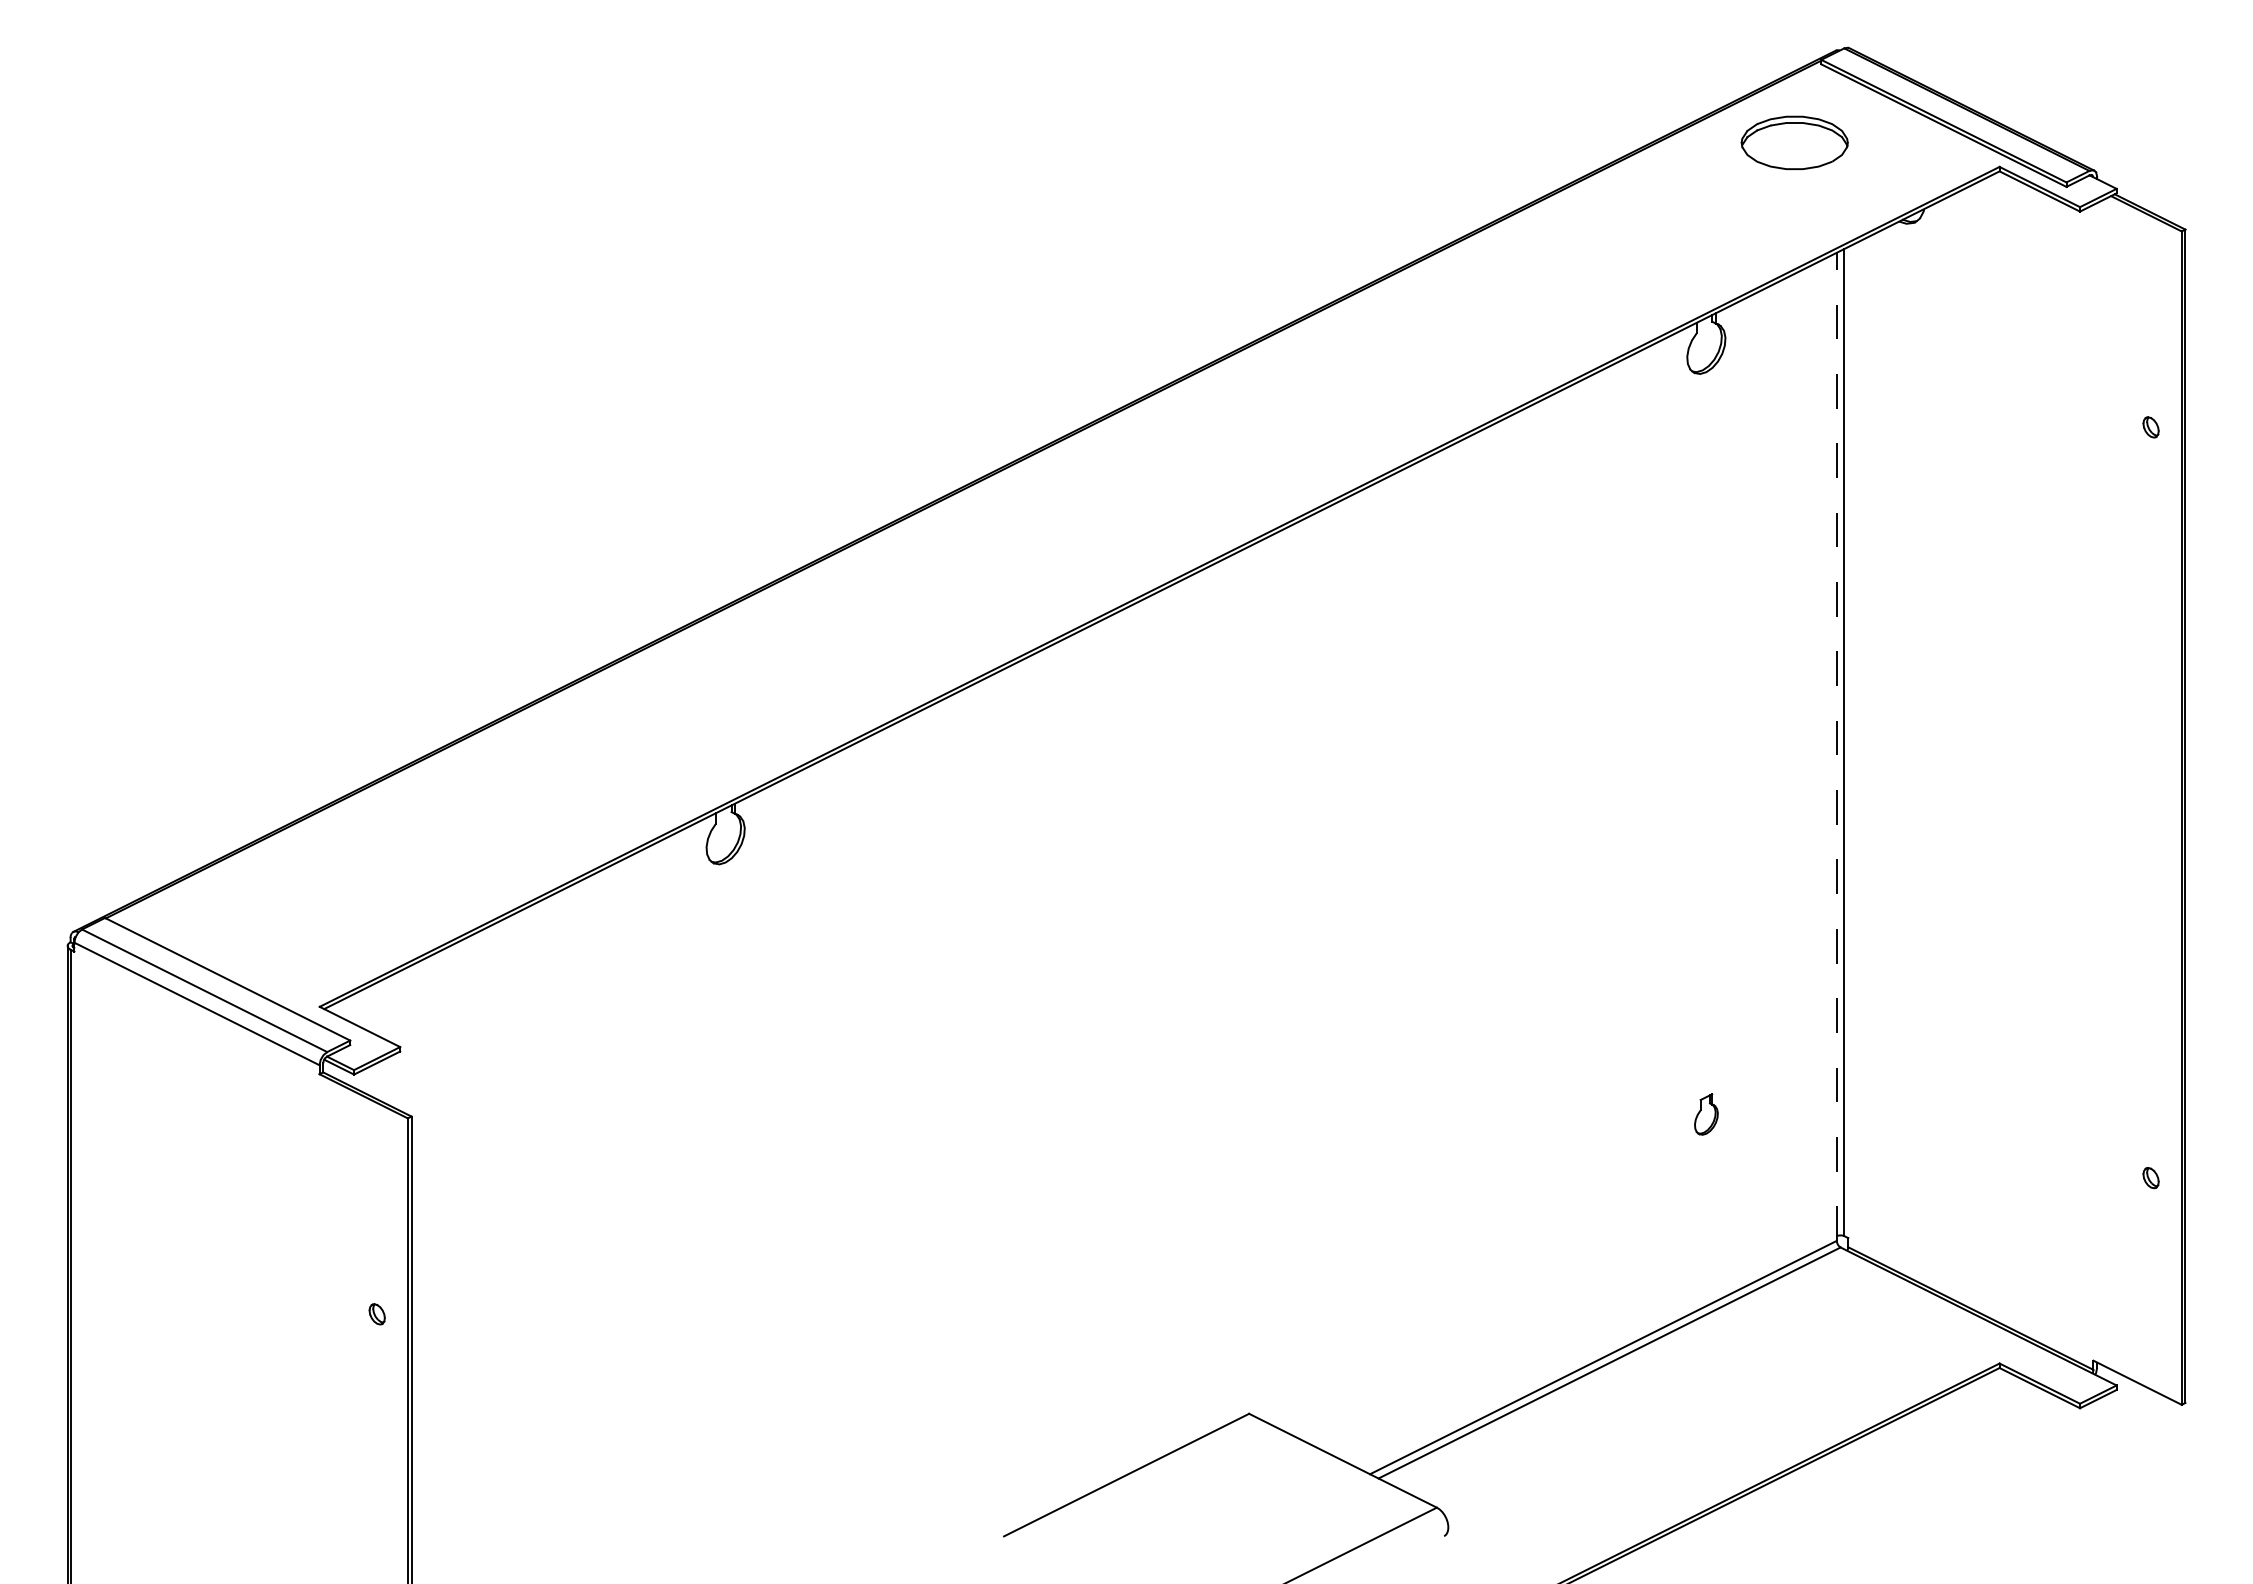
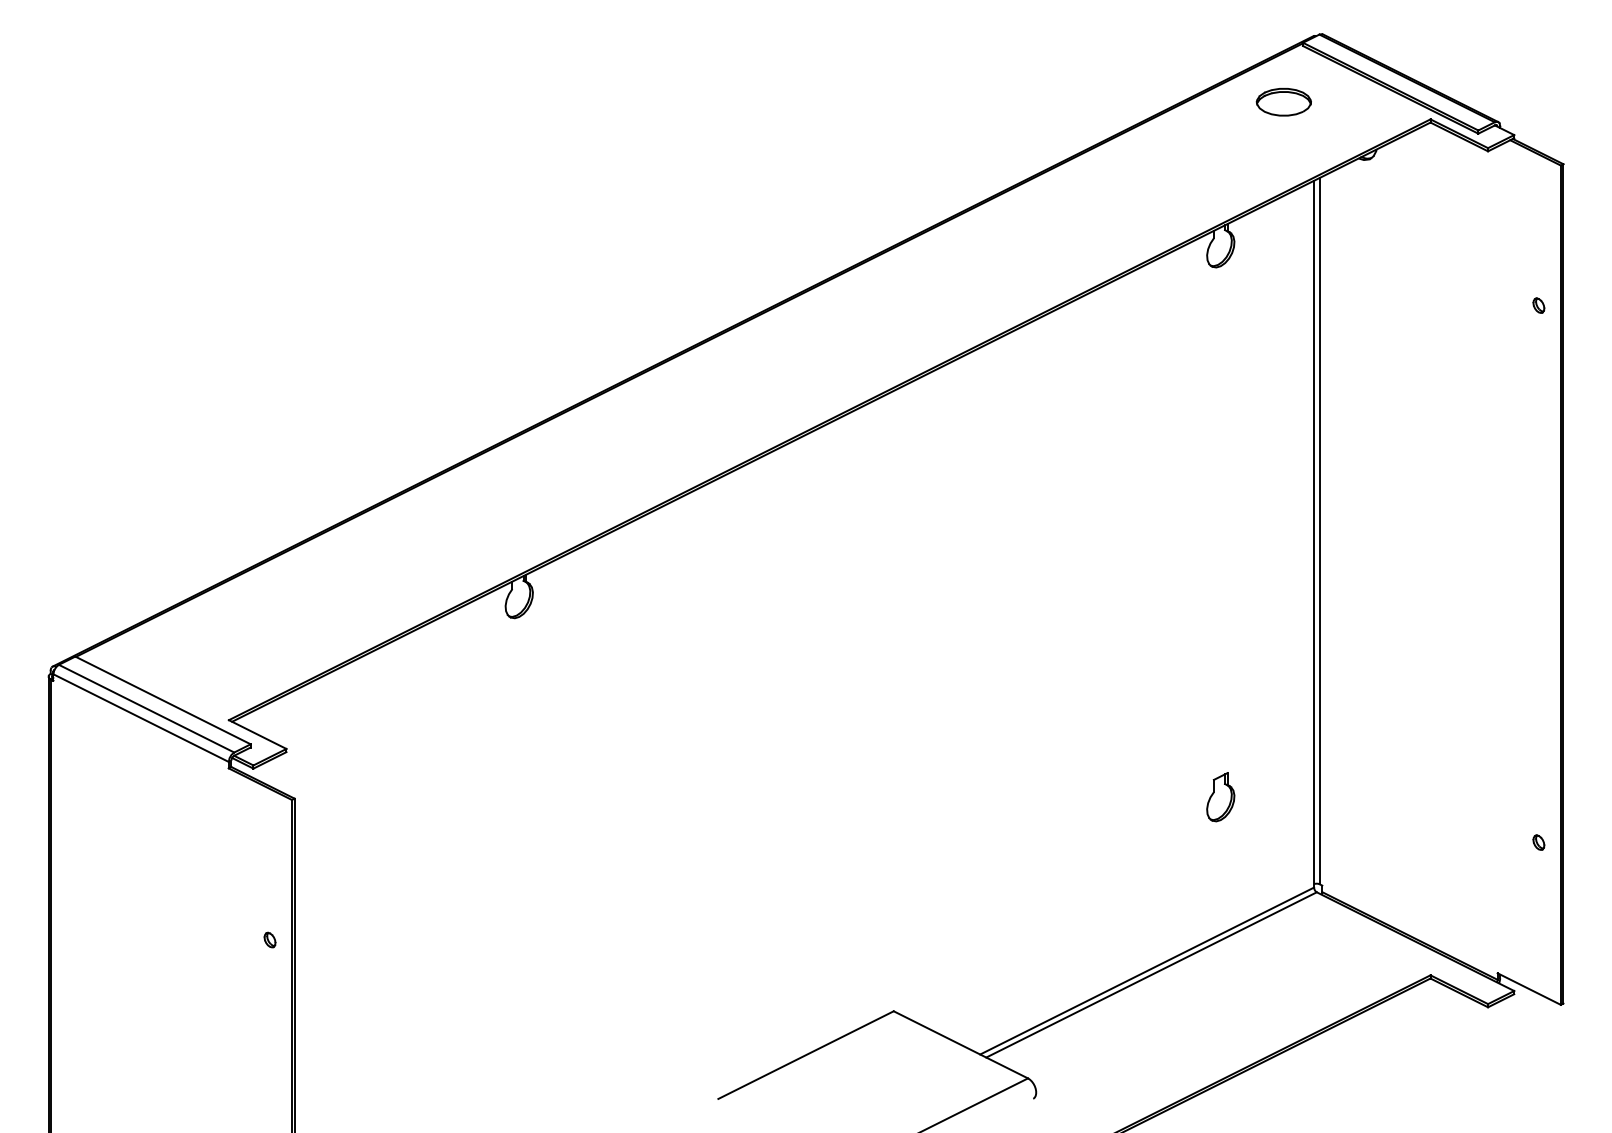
part: (1794, 142) -> (1283, 101), size x0.71
line: (1836, 746) -> (1313, 533), dashed -> solid
part: (1706, 1114) -> (1220, 797), size x1.67

